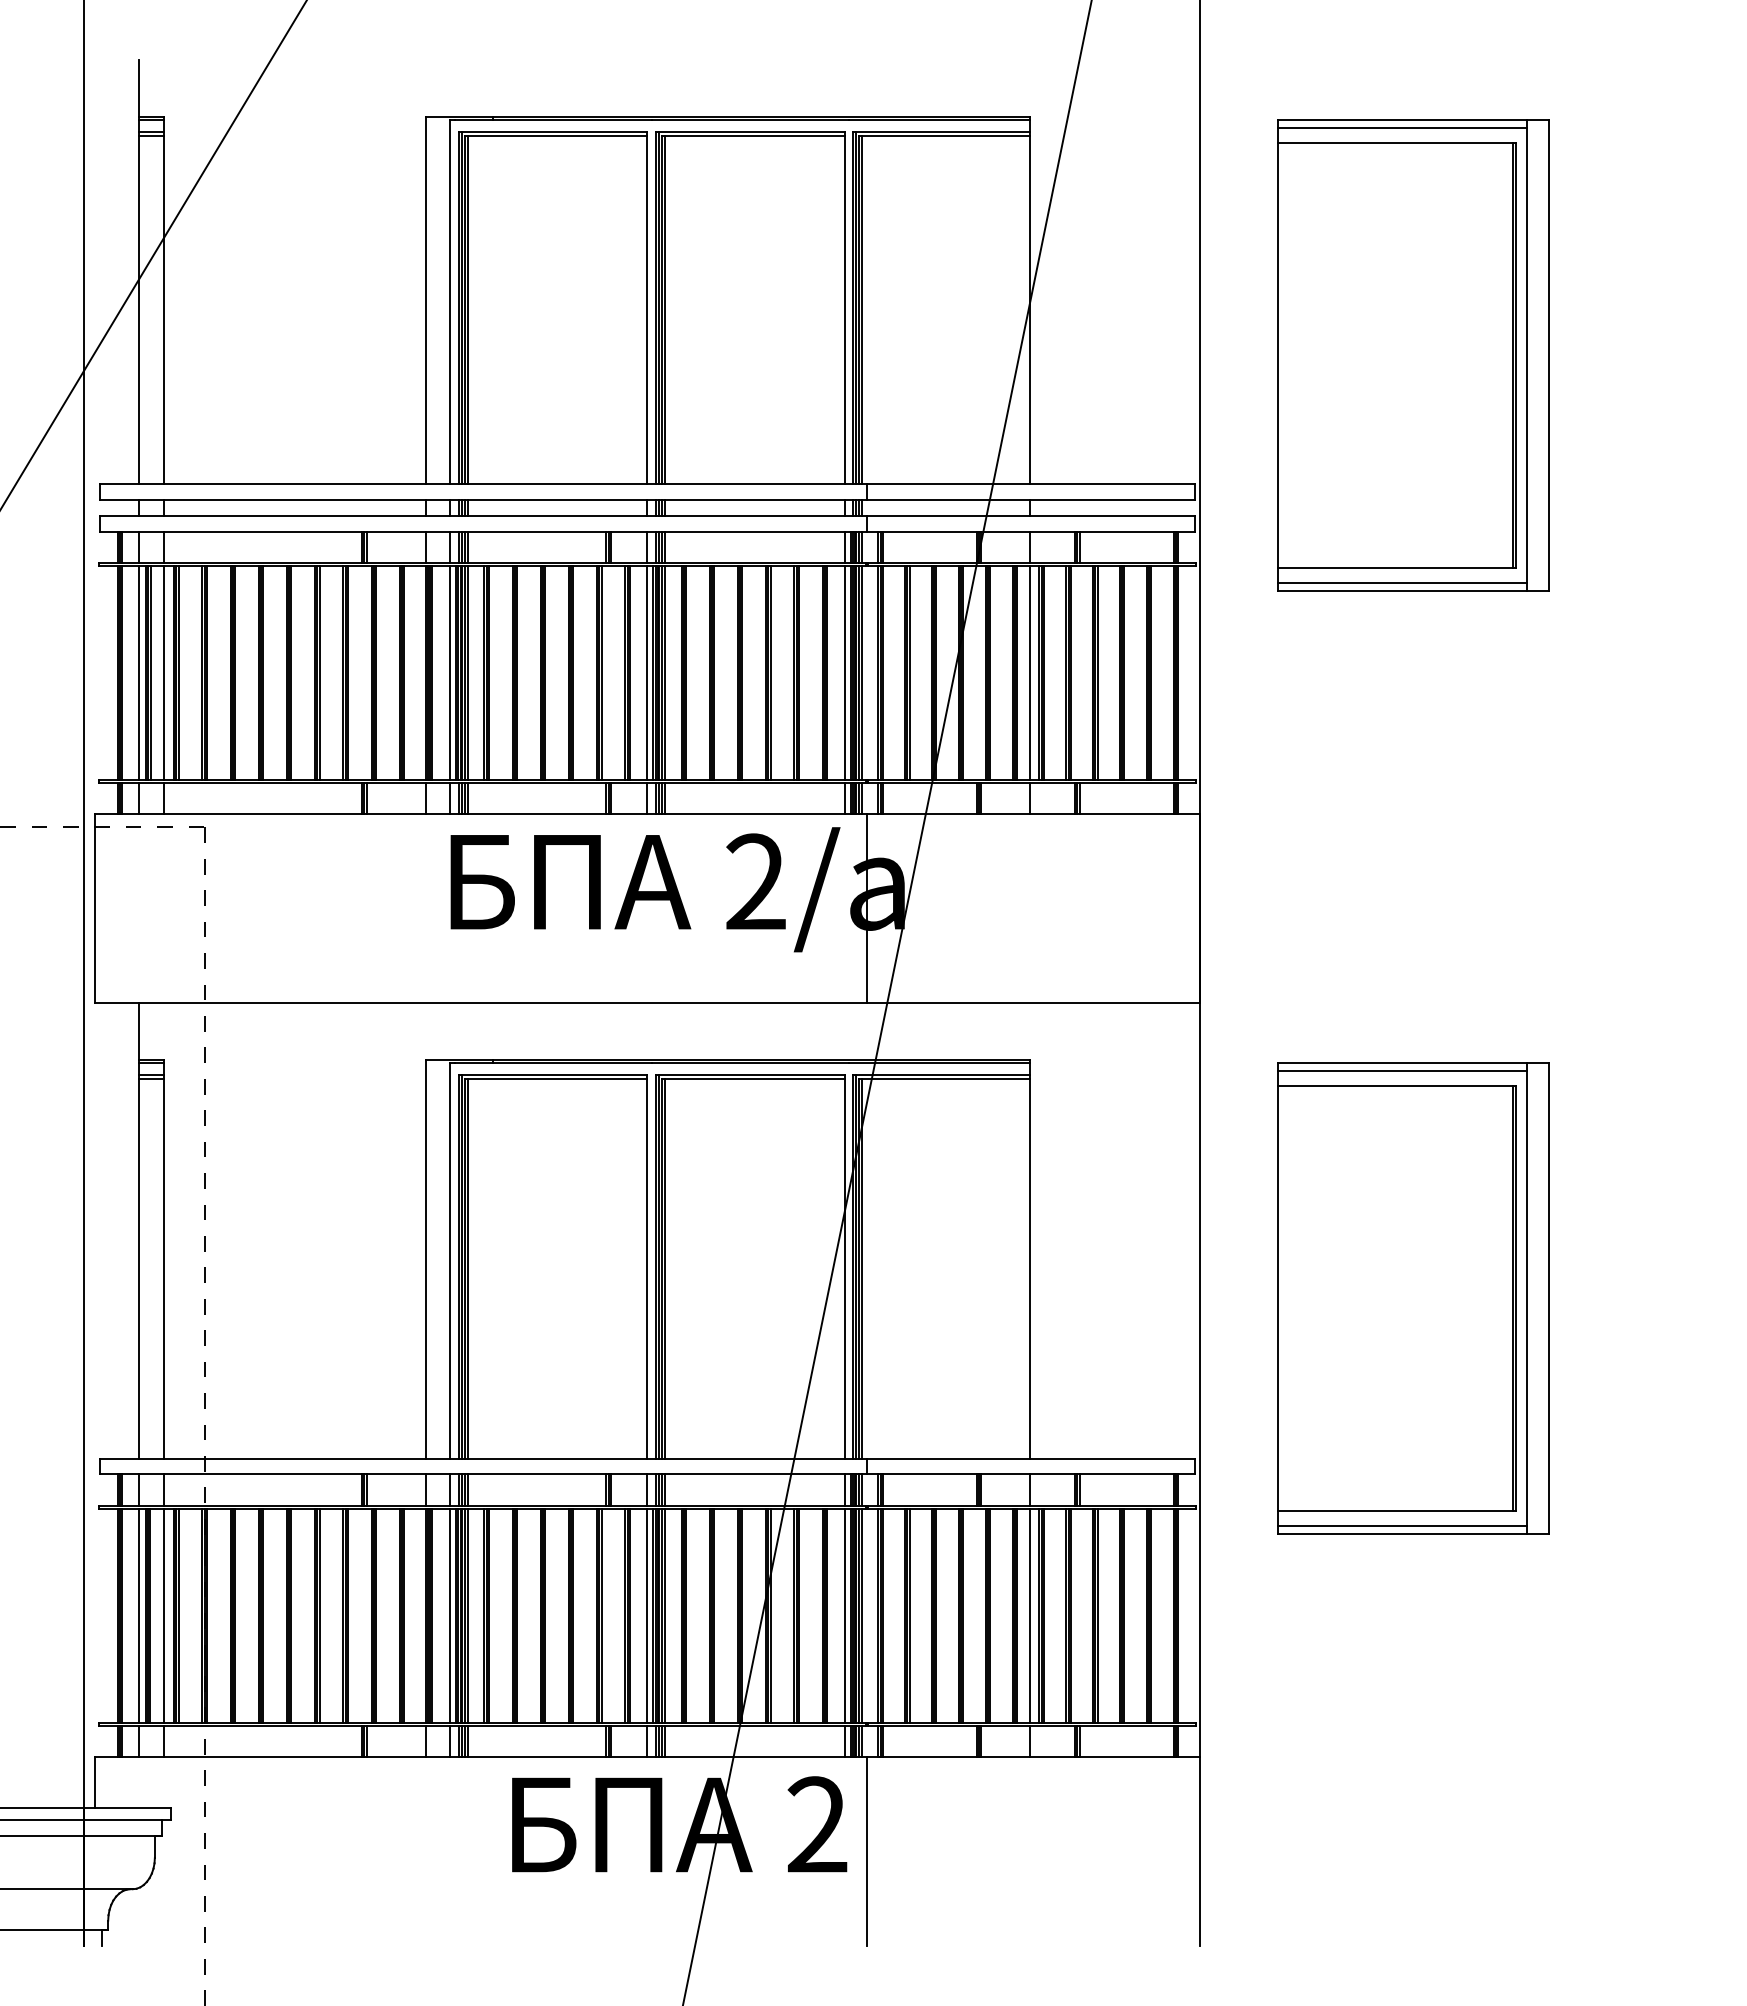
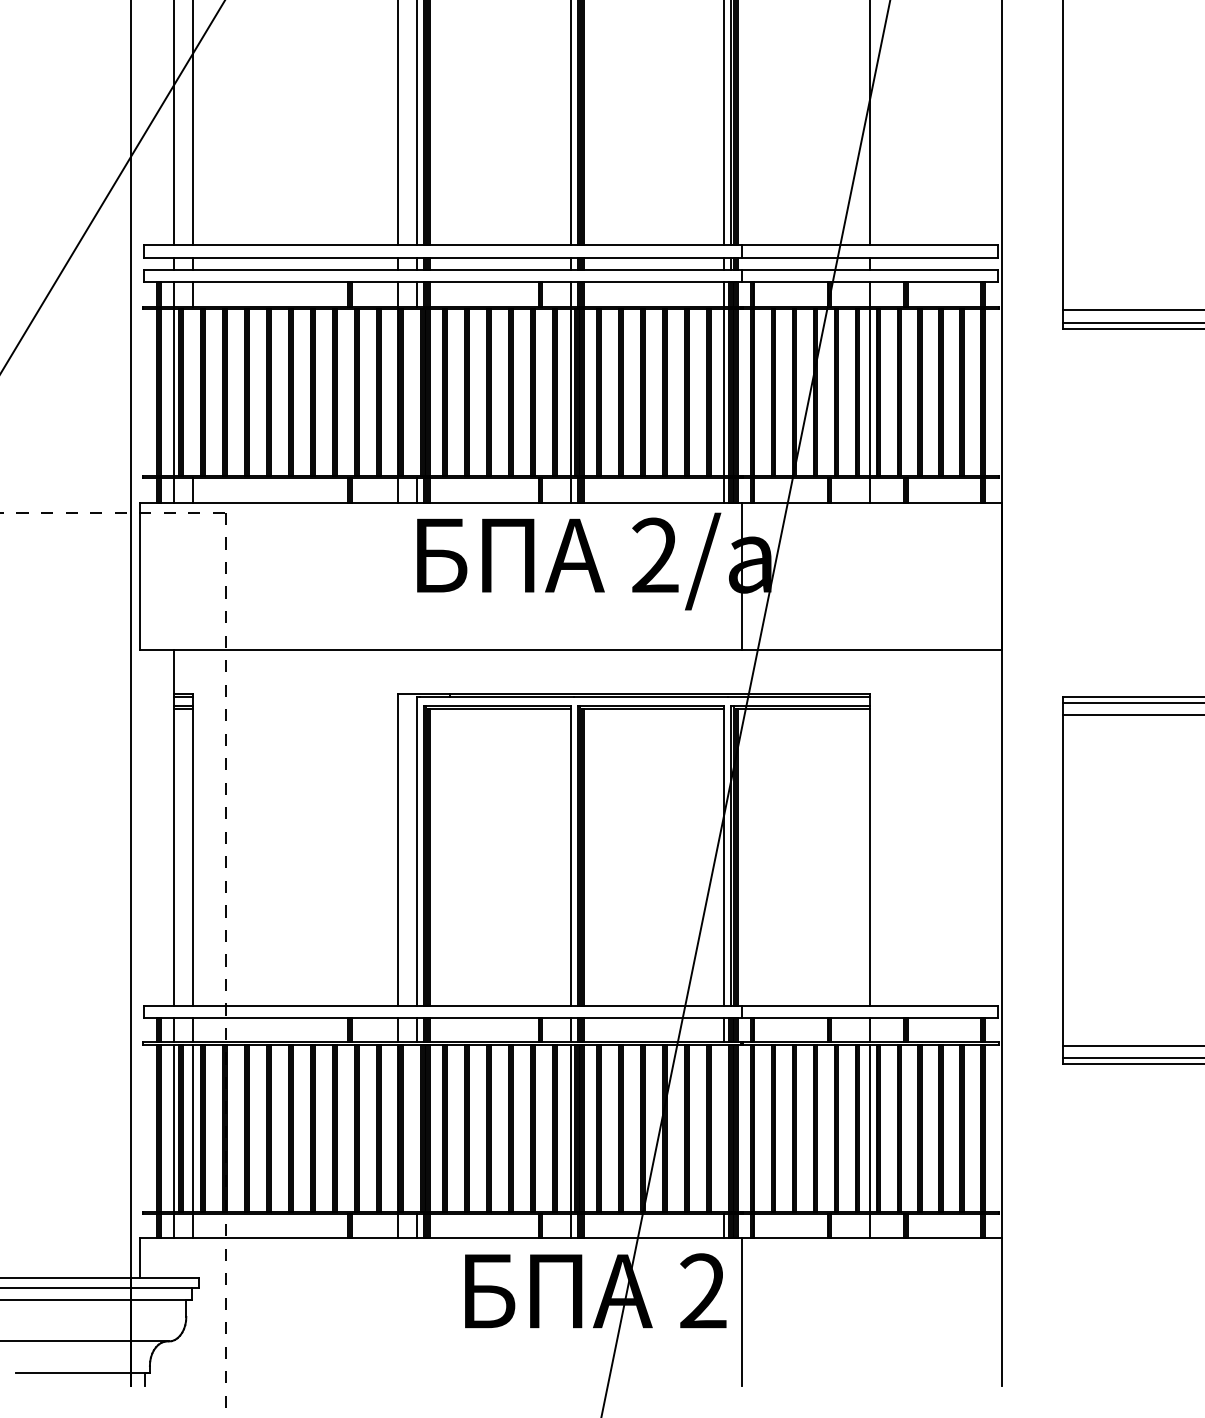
line: (163, 672) -> (193, 392), removed
line: (450, 672) -> (416, 392), removed
line: (450, 1615) -> (416, 1127), removed
line: (844, 1615) -> (724, 1127), removed

